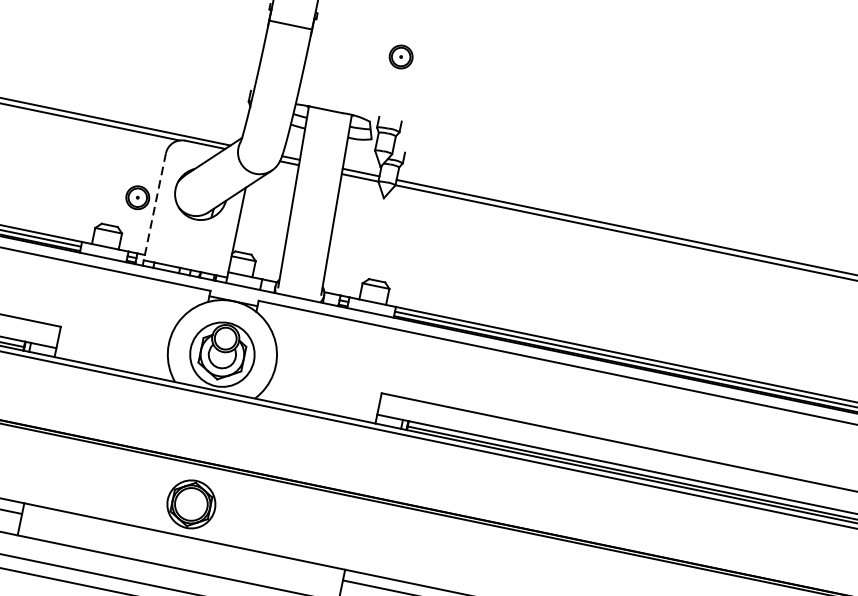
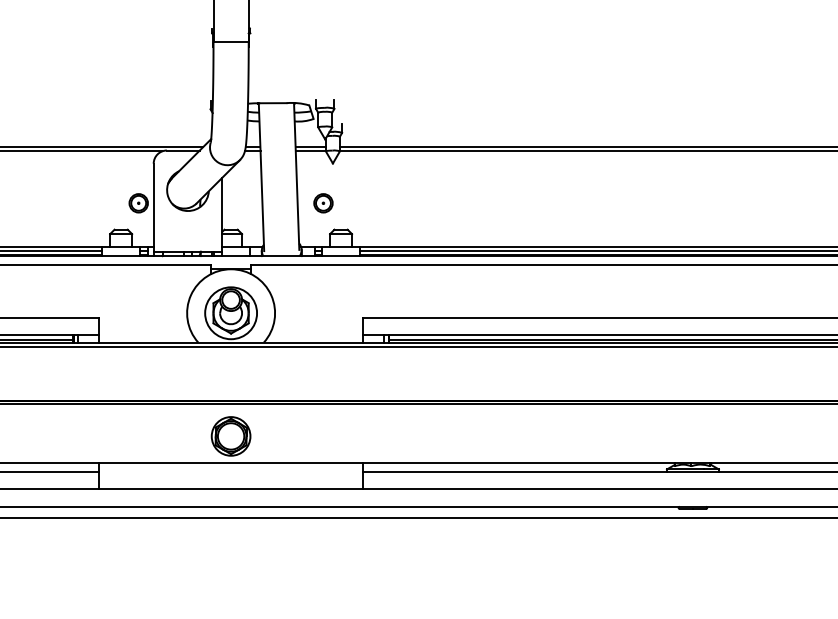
part: (401, 57) -> (323, 203), moved
line: (154, 206) -> (153, 207), dashed -> solid

